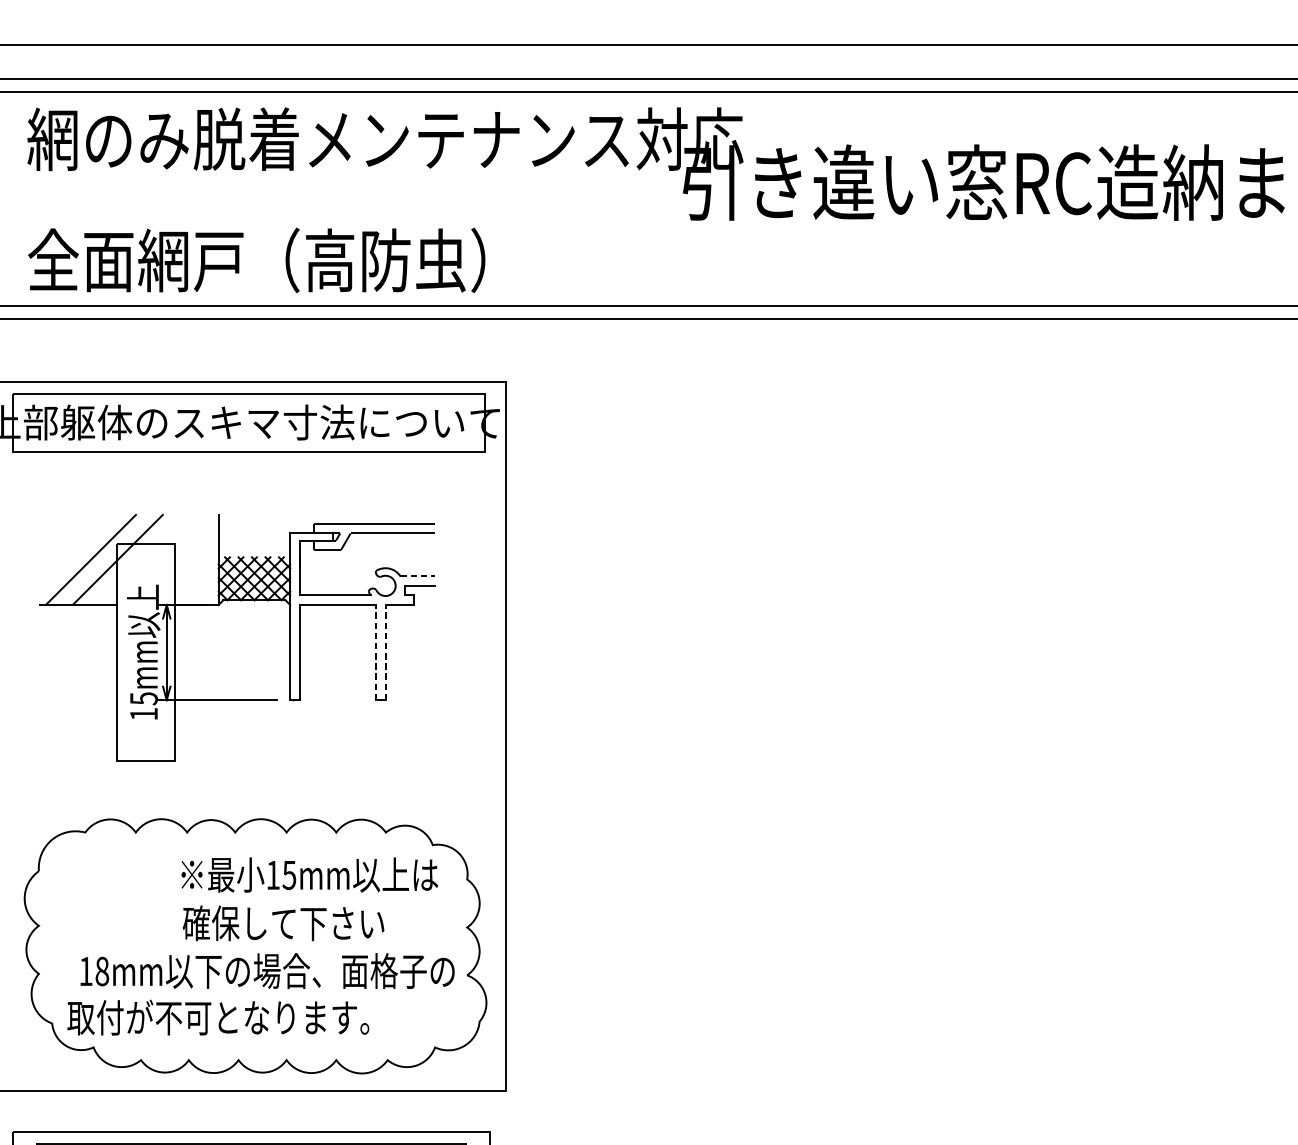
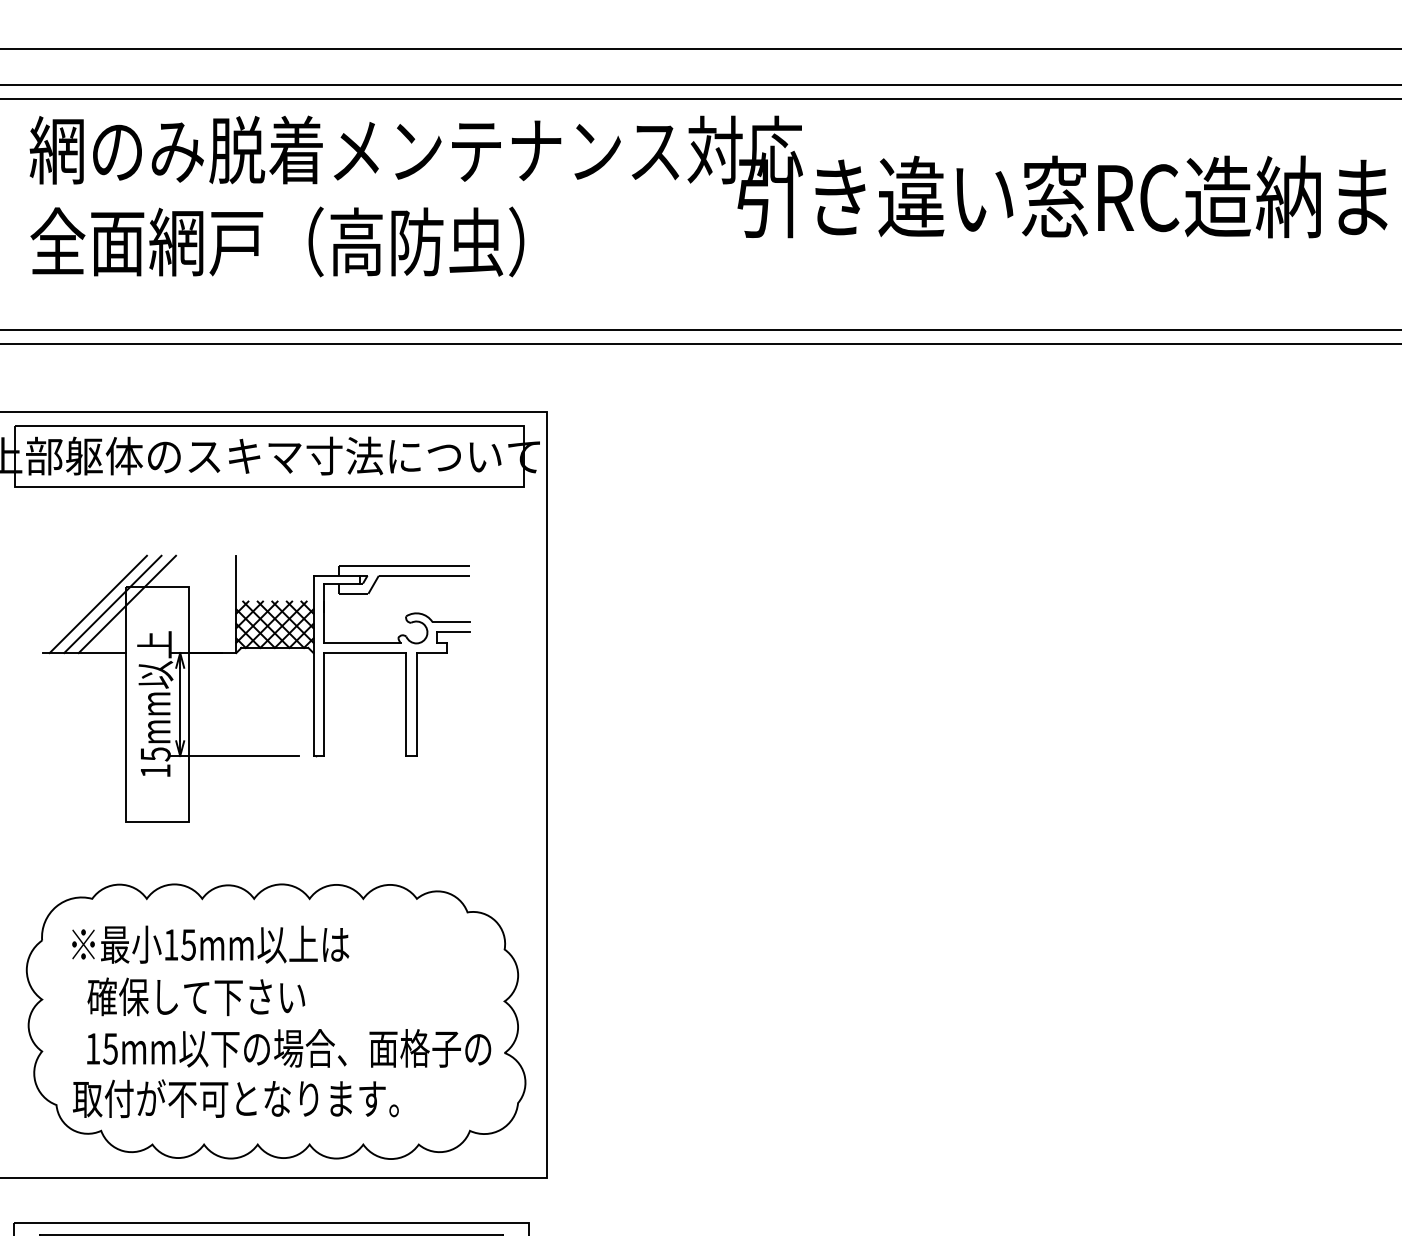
text: (256, 259) -> (277, 241), moved
line: (104, 559) -> (112, 604), added
line: (417, 576) -> (451, 622), dashed -> solid
line: (376, 652) -> (406, 704), dashed -> solid
line: (385, 652) -> (416, 704), dashed -> solid
text: (309, 874) -> (210, 944), moved
text: (283, 922) -> (196, 996), moved
text: (102, 971) -> (110, 1048), 18mm -> 15mm

